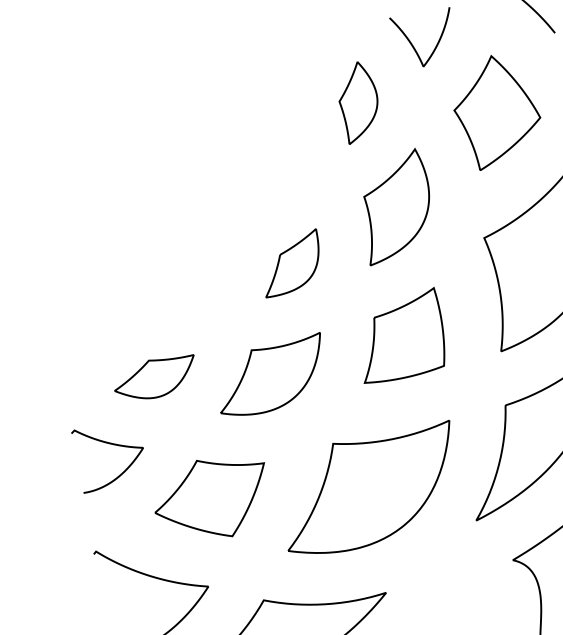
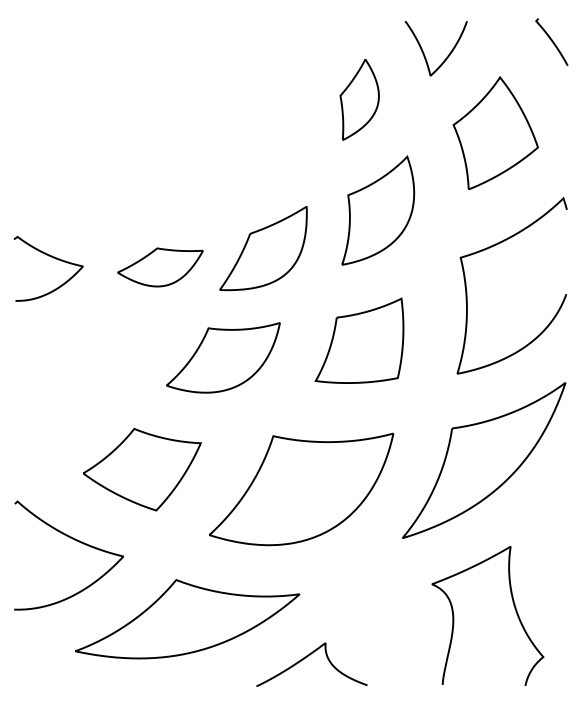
part: (291, 263) -> (263, 248), size x1.4
part: (155, 378) -> (160, 267), moved
curve: (113, 445) -> (53, 258), moved

